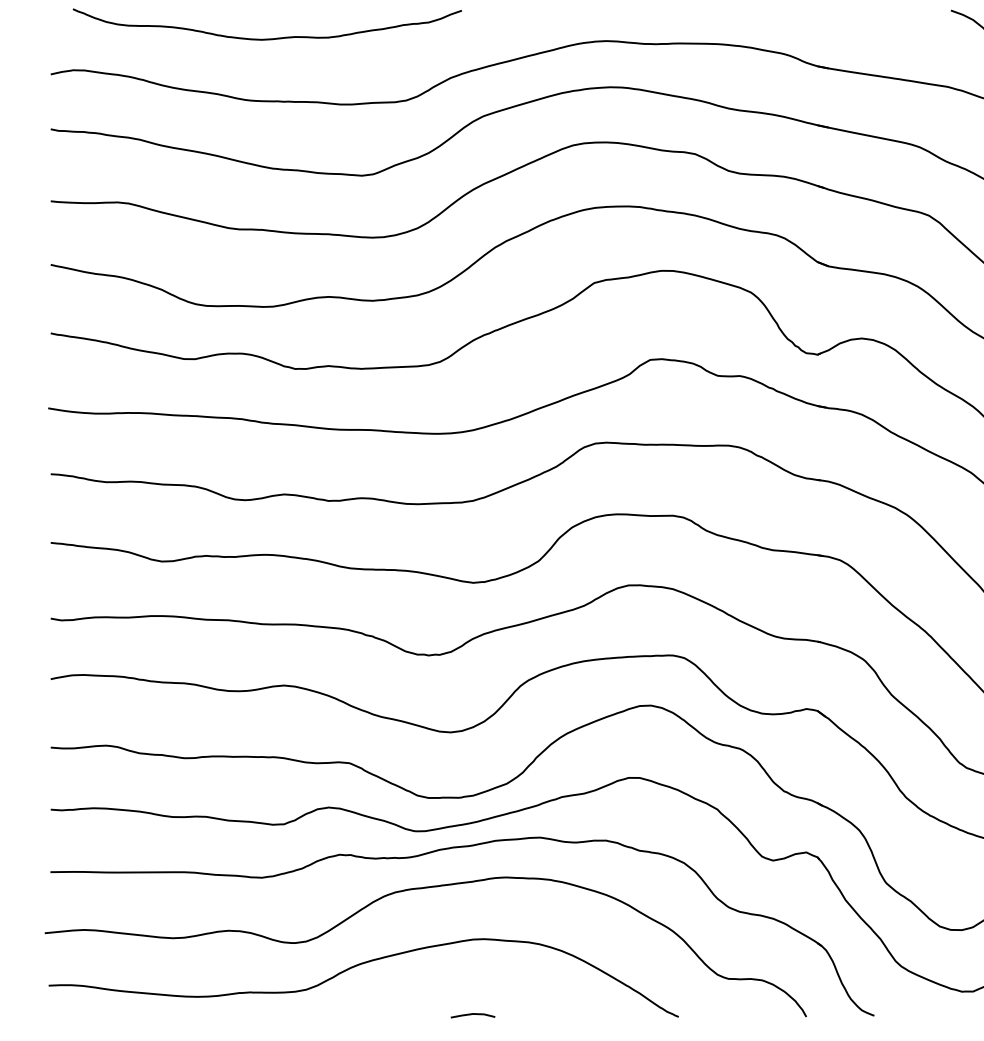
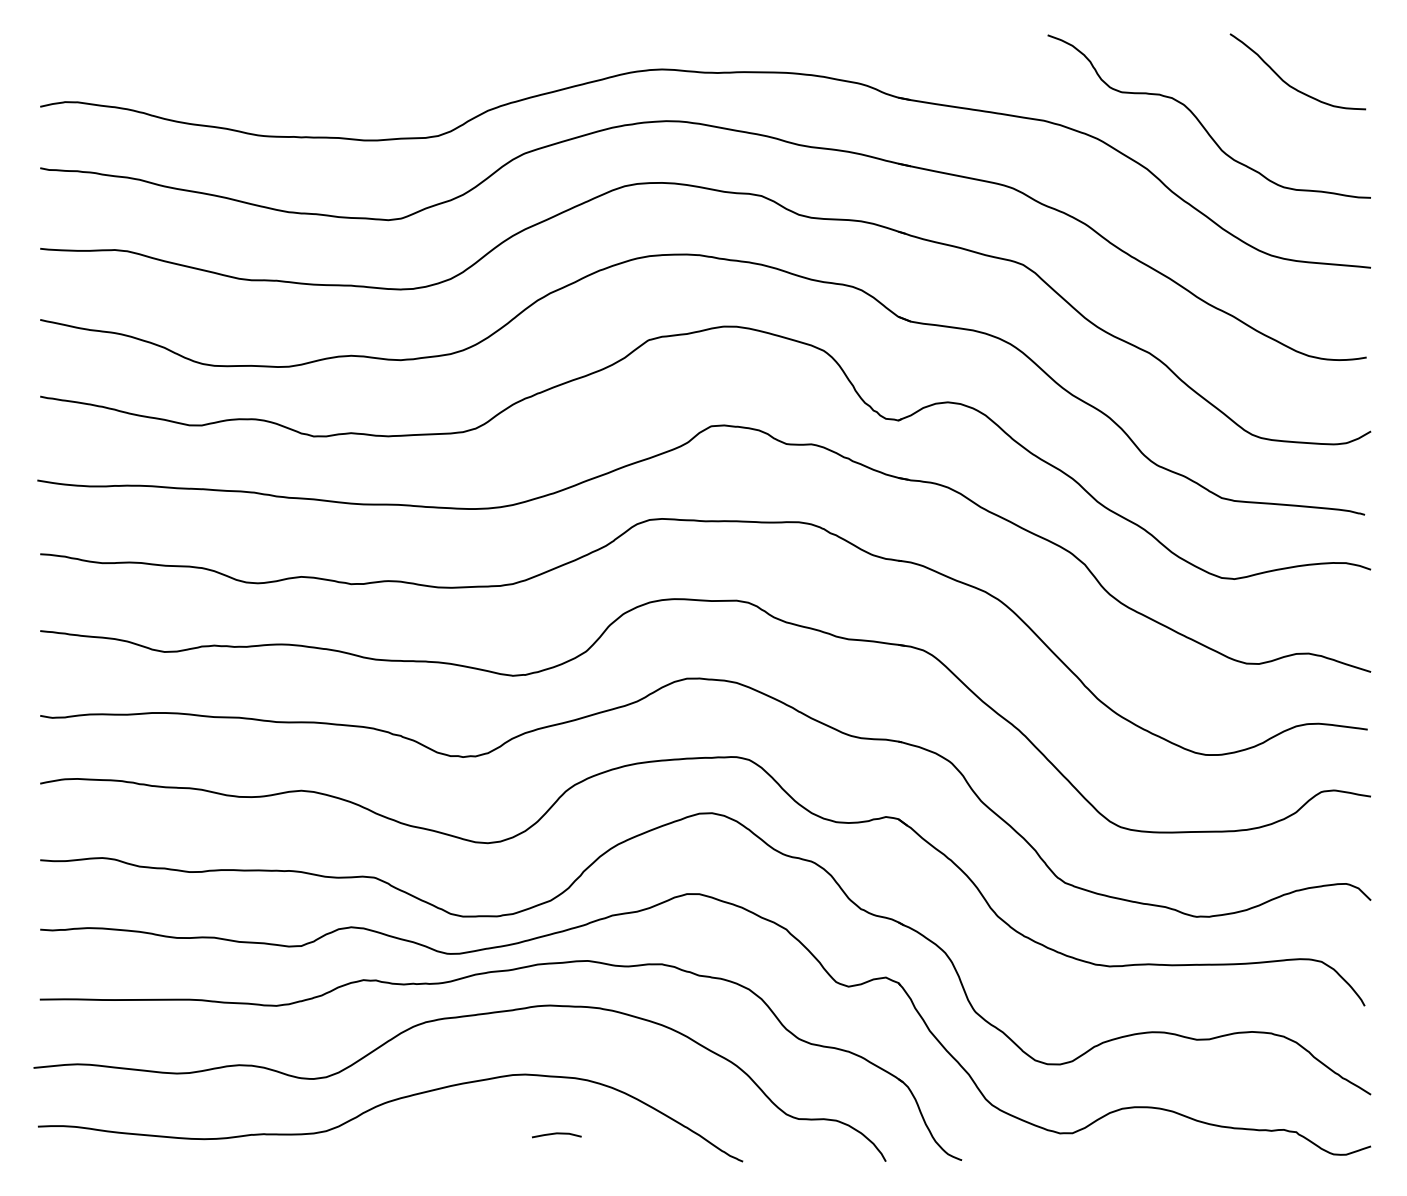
curve: (267, 38) -> (282, 66), removed
line: (472, 1015) -> (556, 1134), moved

